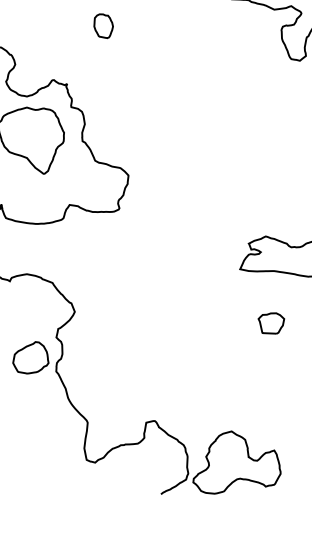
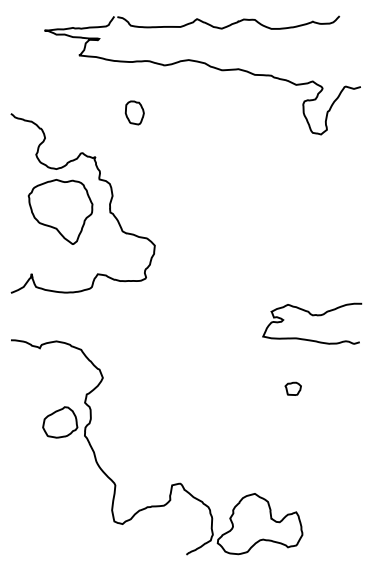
part: (103, 25) -> (134, 112), moved
part: (270, 322) -> (292, 388), size x0.62

